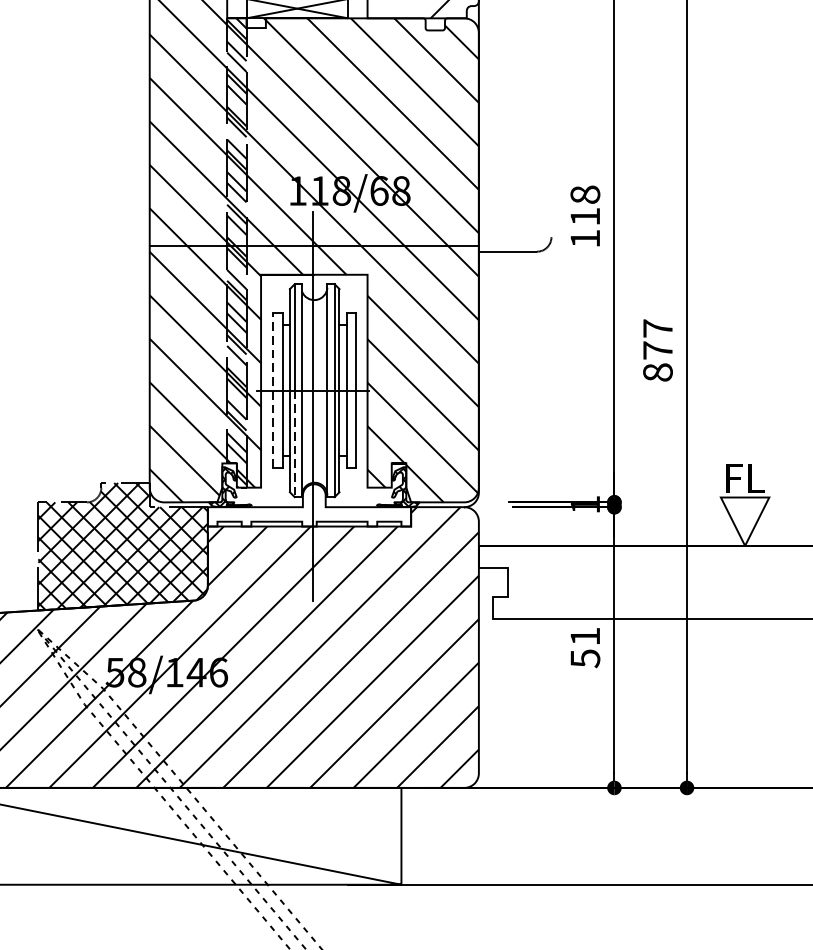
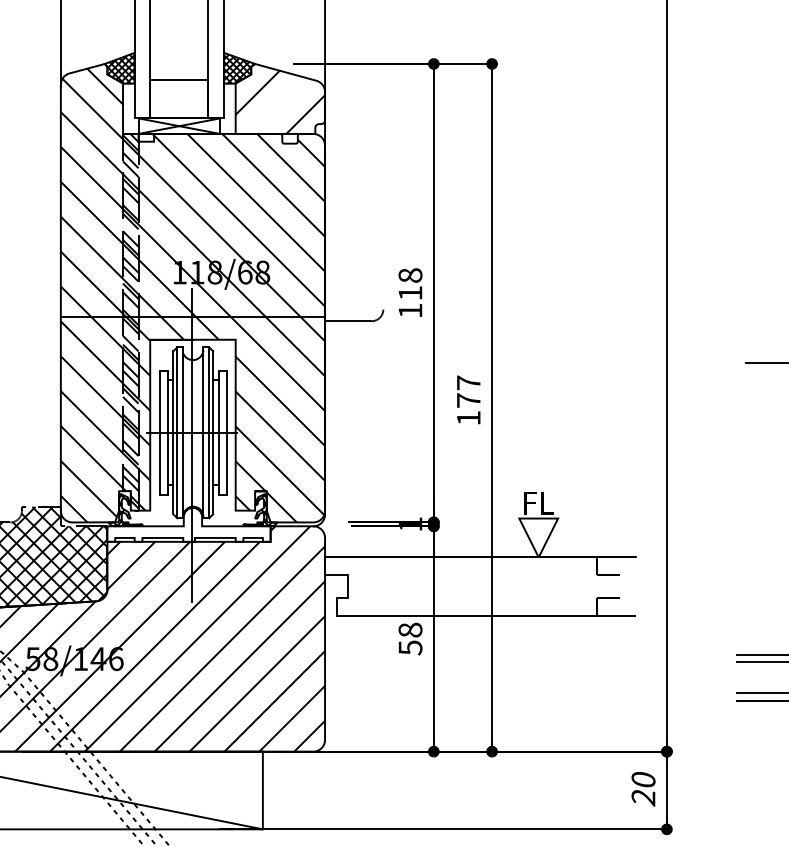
text: (657, 371) -> (468, 417), 877 -> 177
line: (272, 390) -> (159, 432), dashed -> solid
line: (295, 443) -> (177, 475), dashed -> solid
text: (585, 635) -> (410, 629), 51 -> 58

